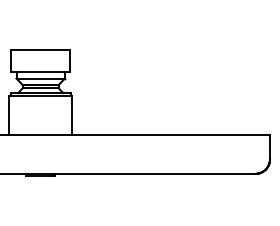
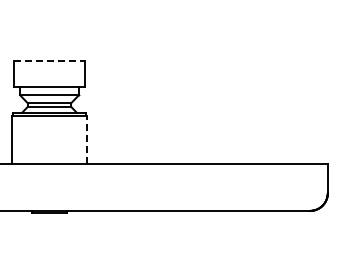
line: (40, 49) -> (49, 60), solid -> dashed
line: (72, 115) -> (87, 140), solid -> dashed

